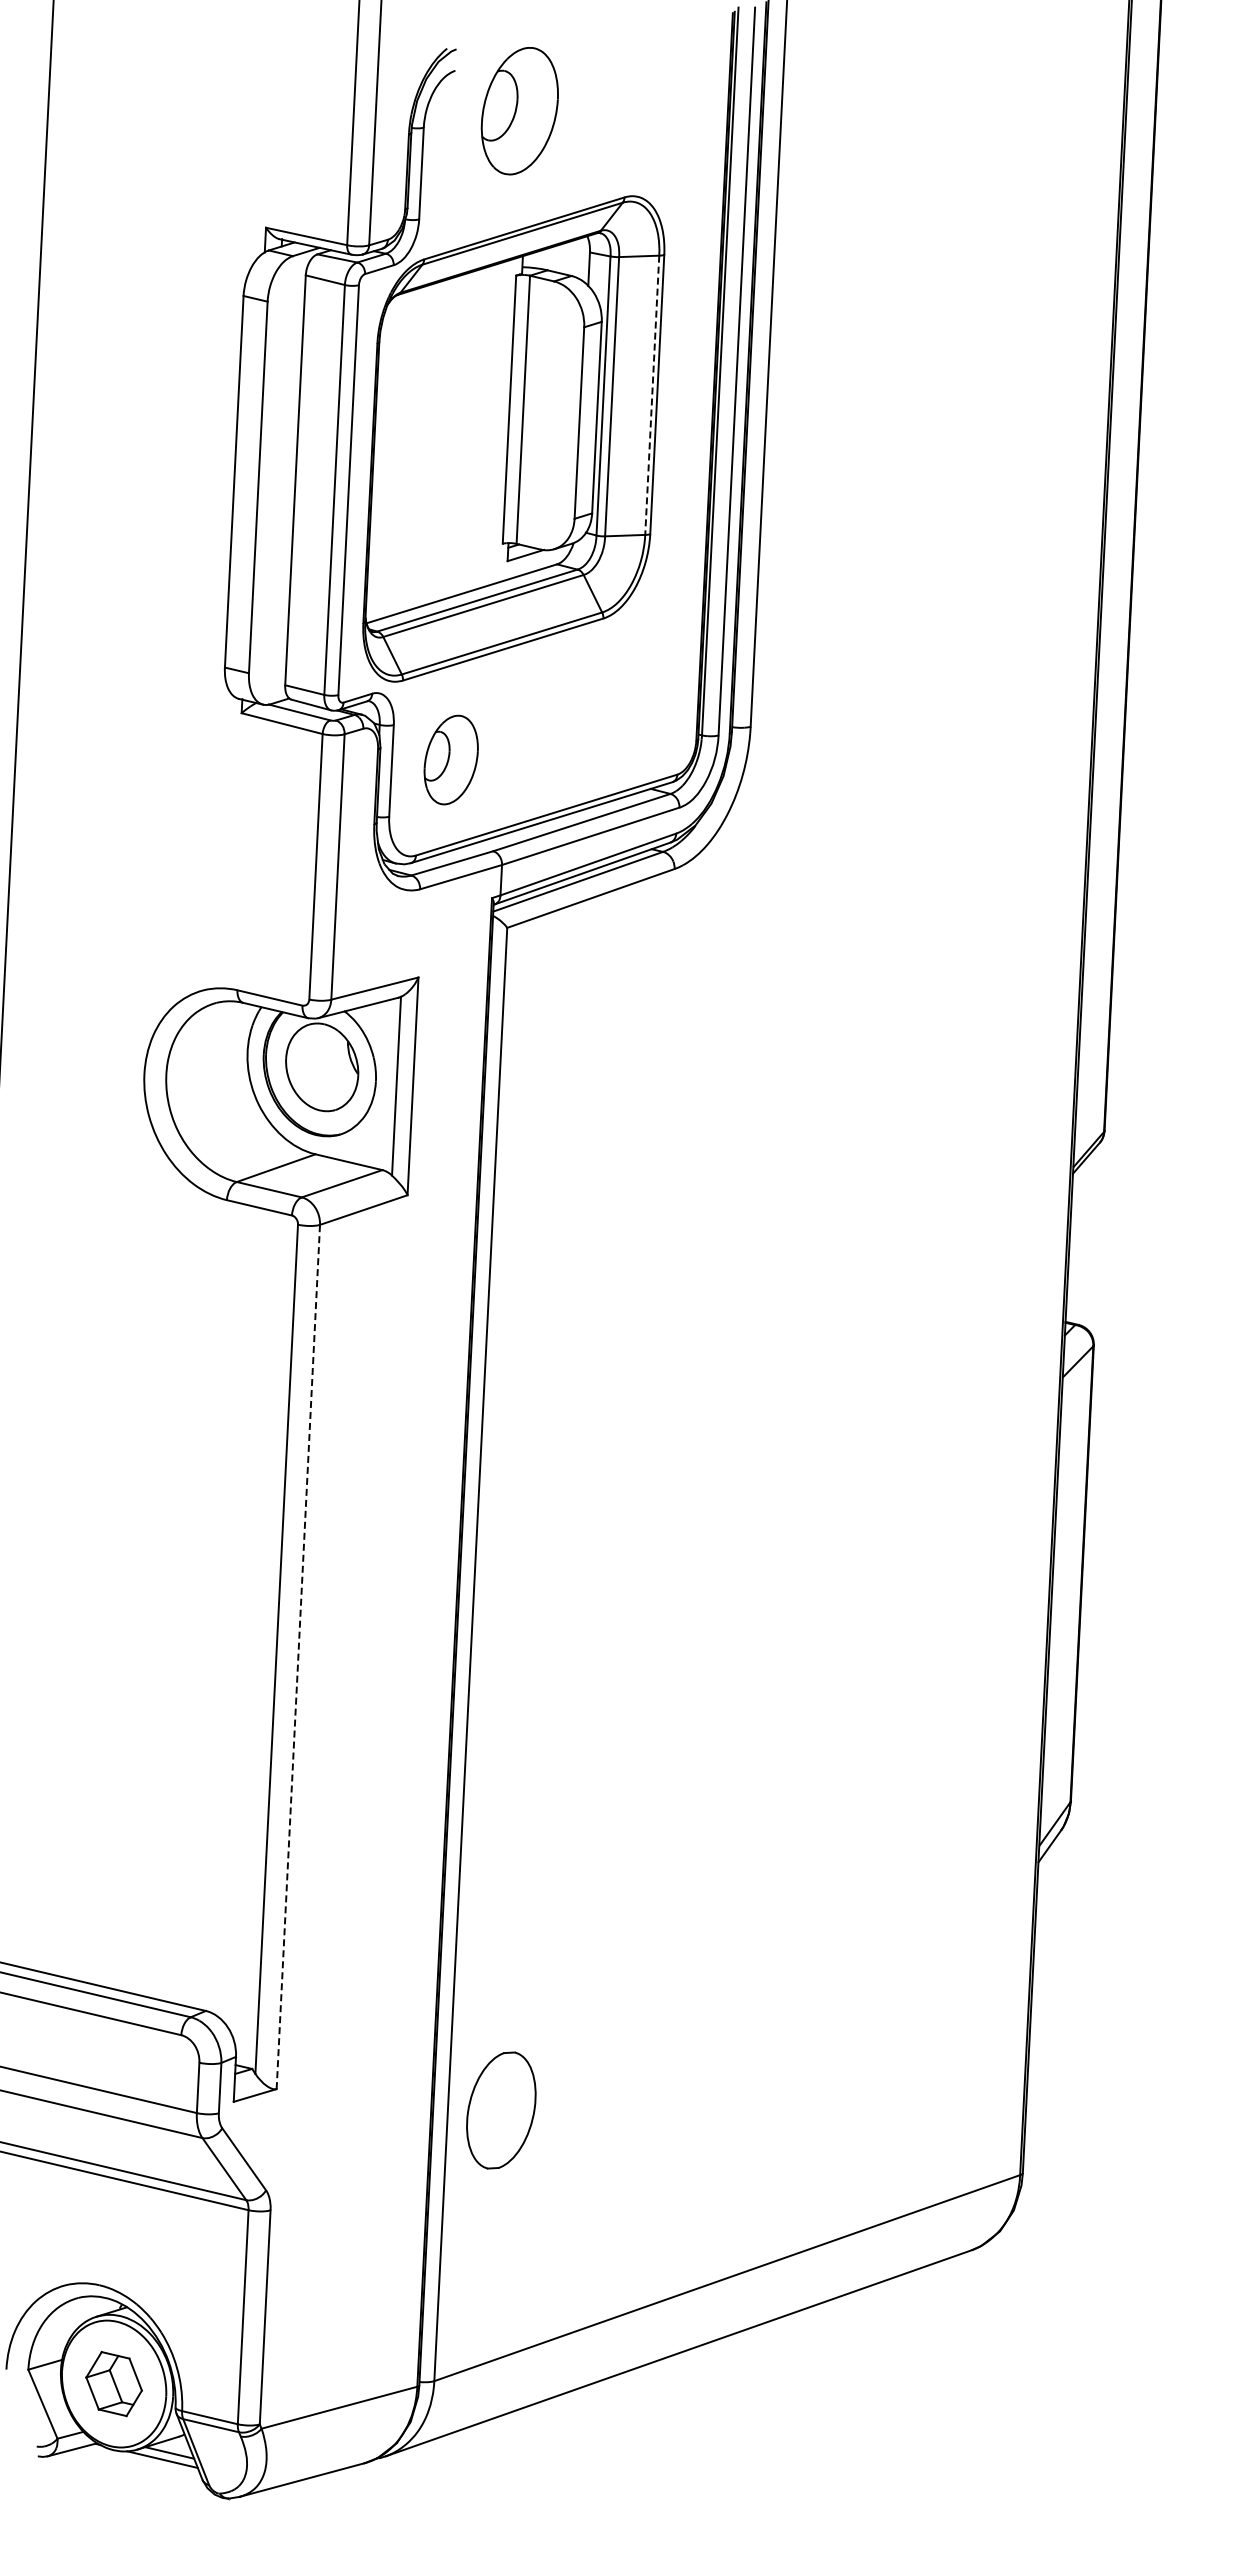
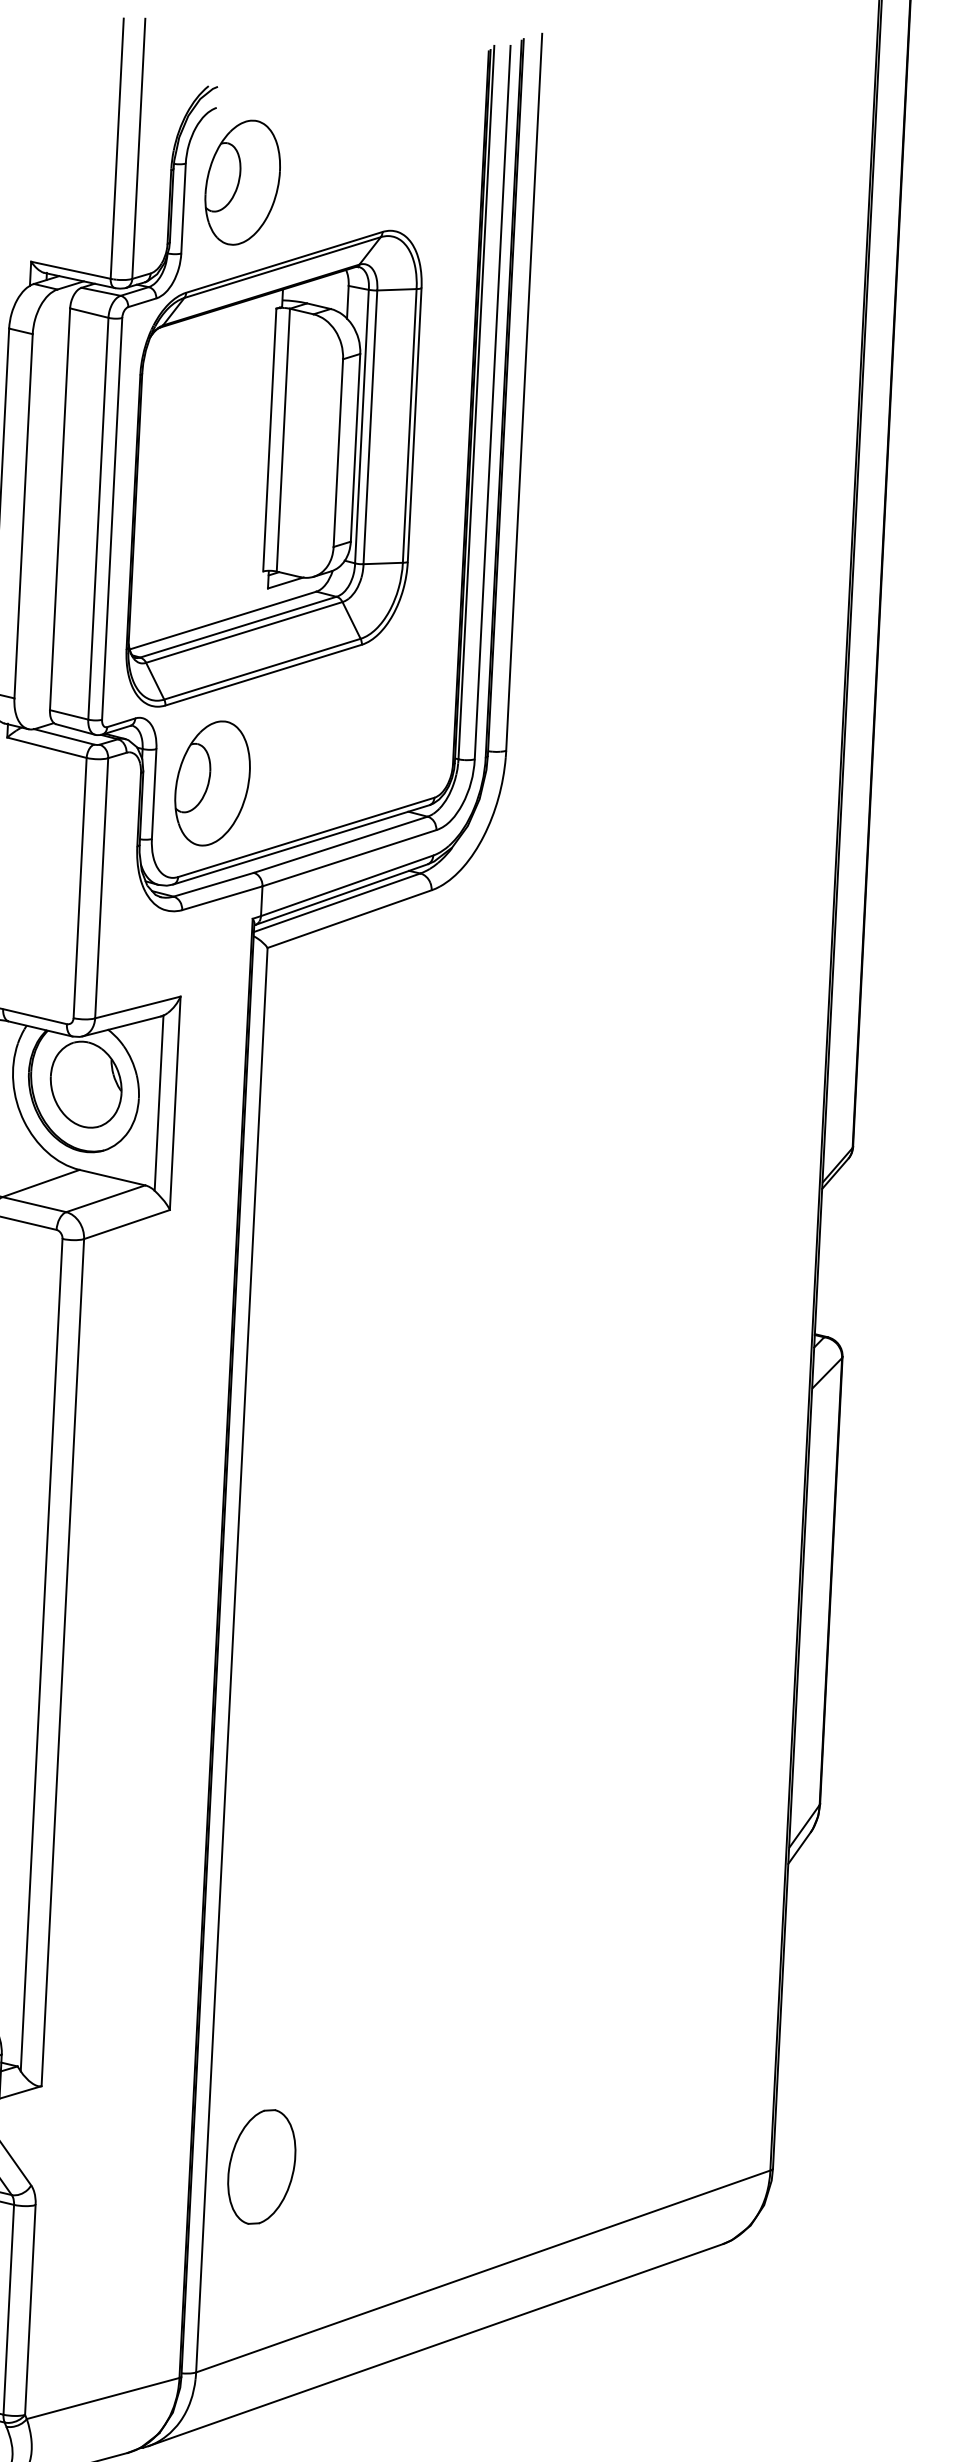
part: (519, 111) -> (242, 183), moved
line: (652, 395) -> (409, 426), dashed -> solid
part: (451, 759) -> (212, 782), size x1.43
line: (298, 1657) -> (62, 1663), dashed -> solid
part: (501, 2110) -> (261, 2166), moved

